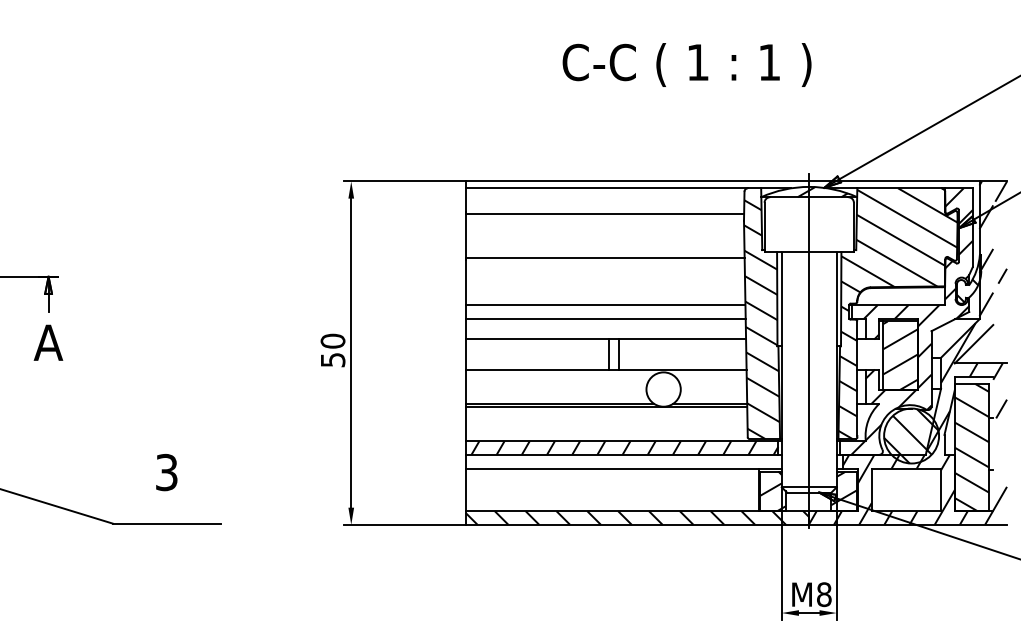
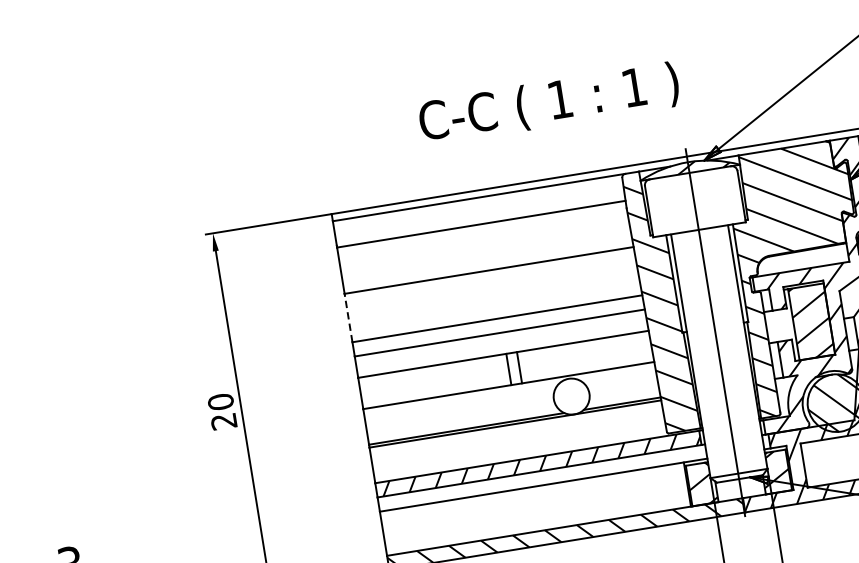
text: (686, 64) -> (548, 103), moved
line: (465, 282) -> (348, 318), solid -> dashed
text: (332, 360) -> (223, 422), 50 -> 20

